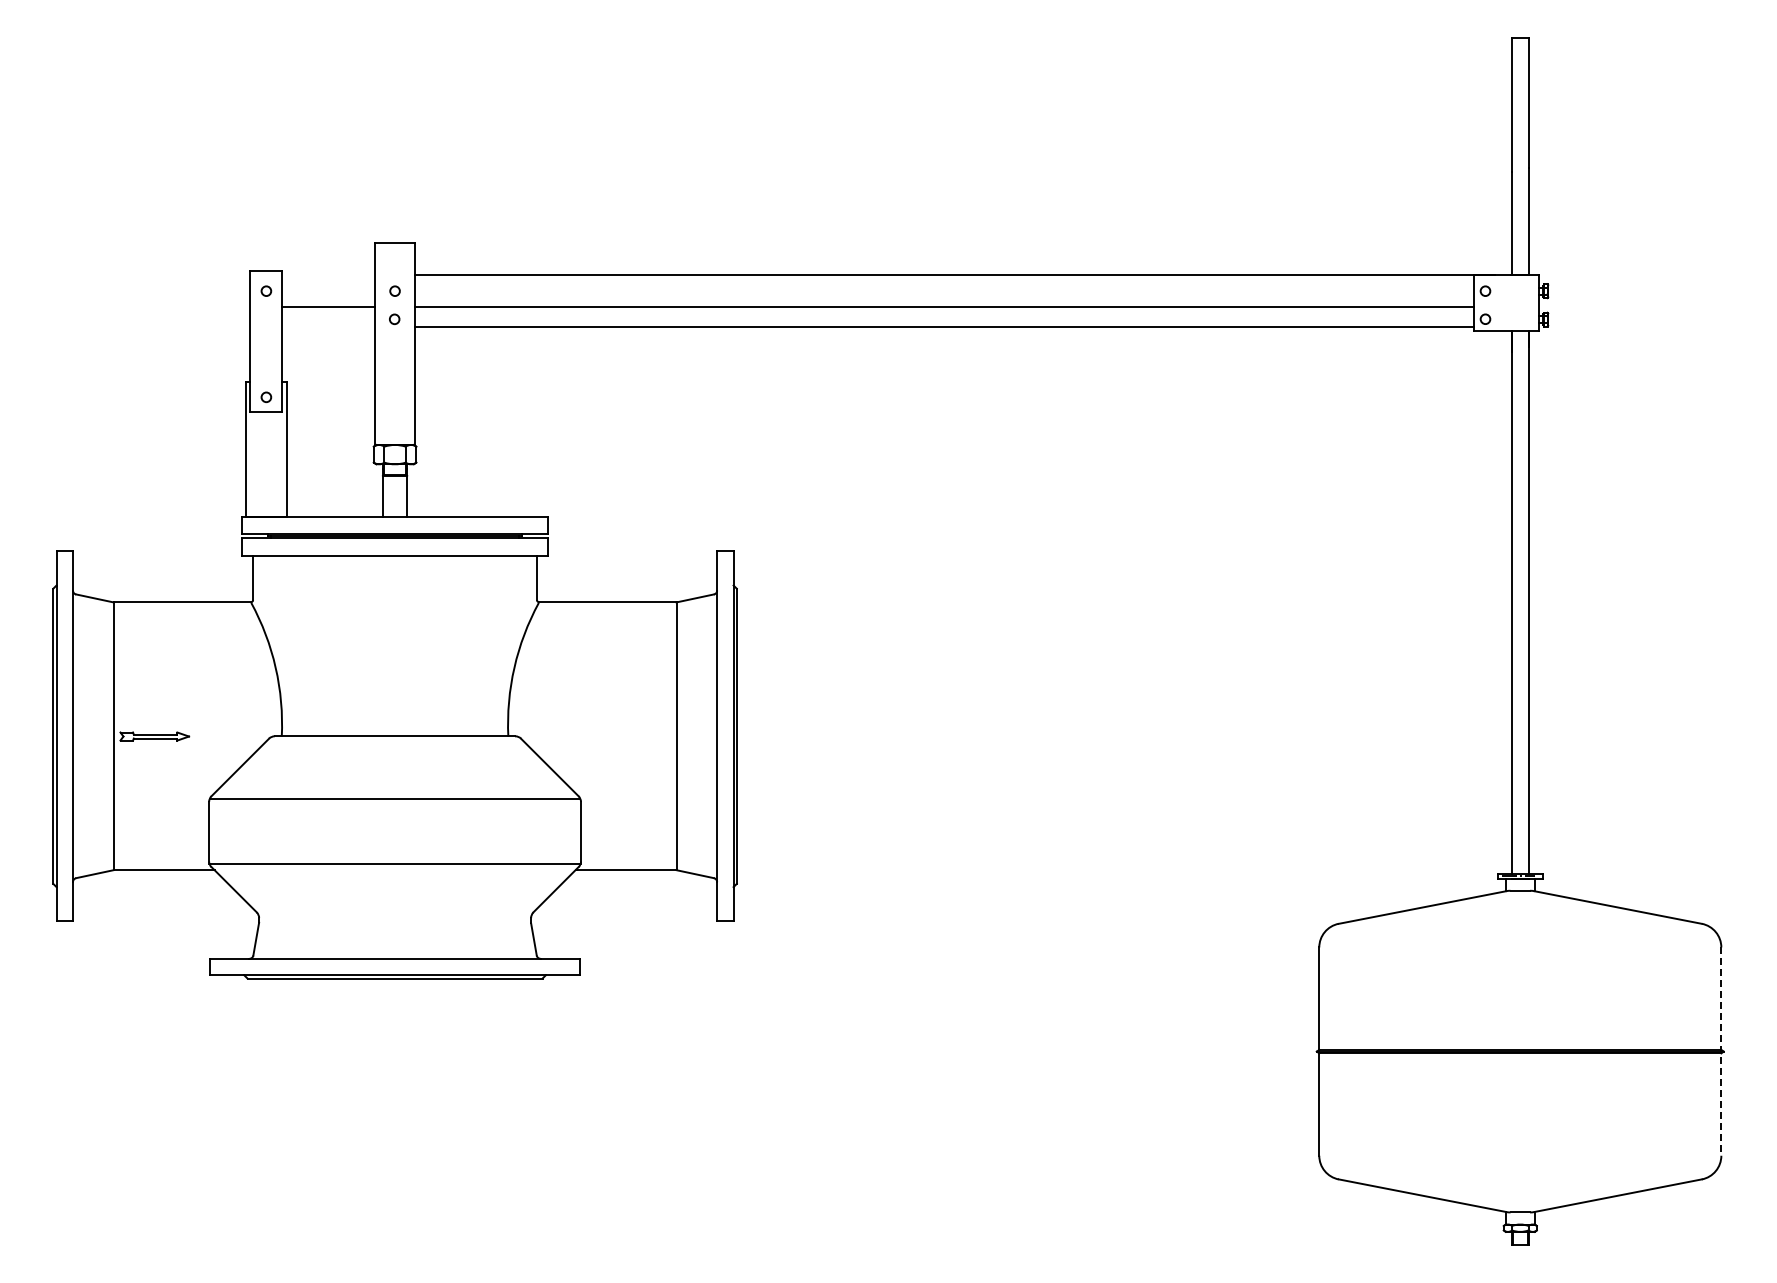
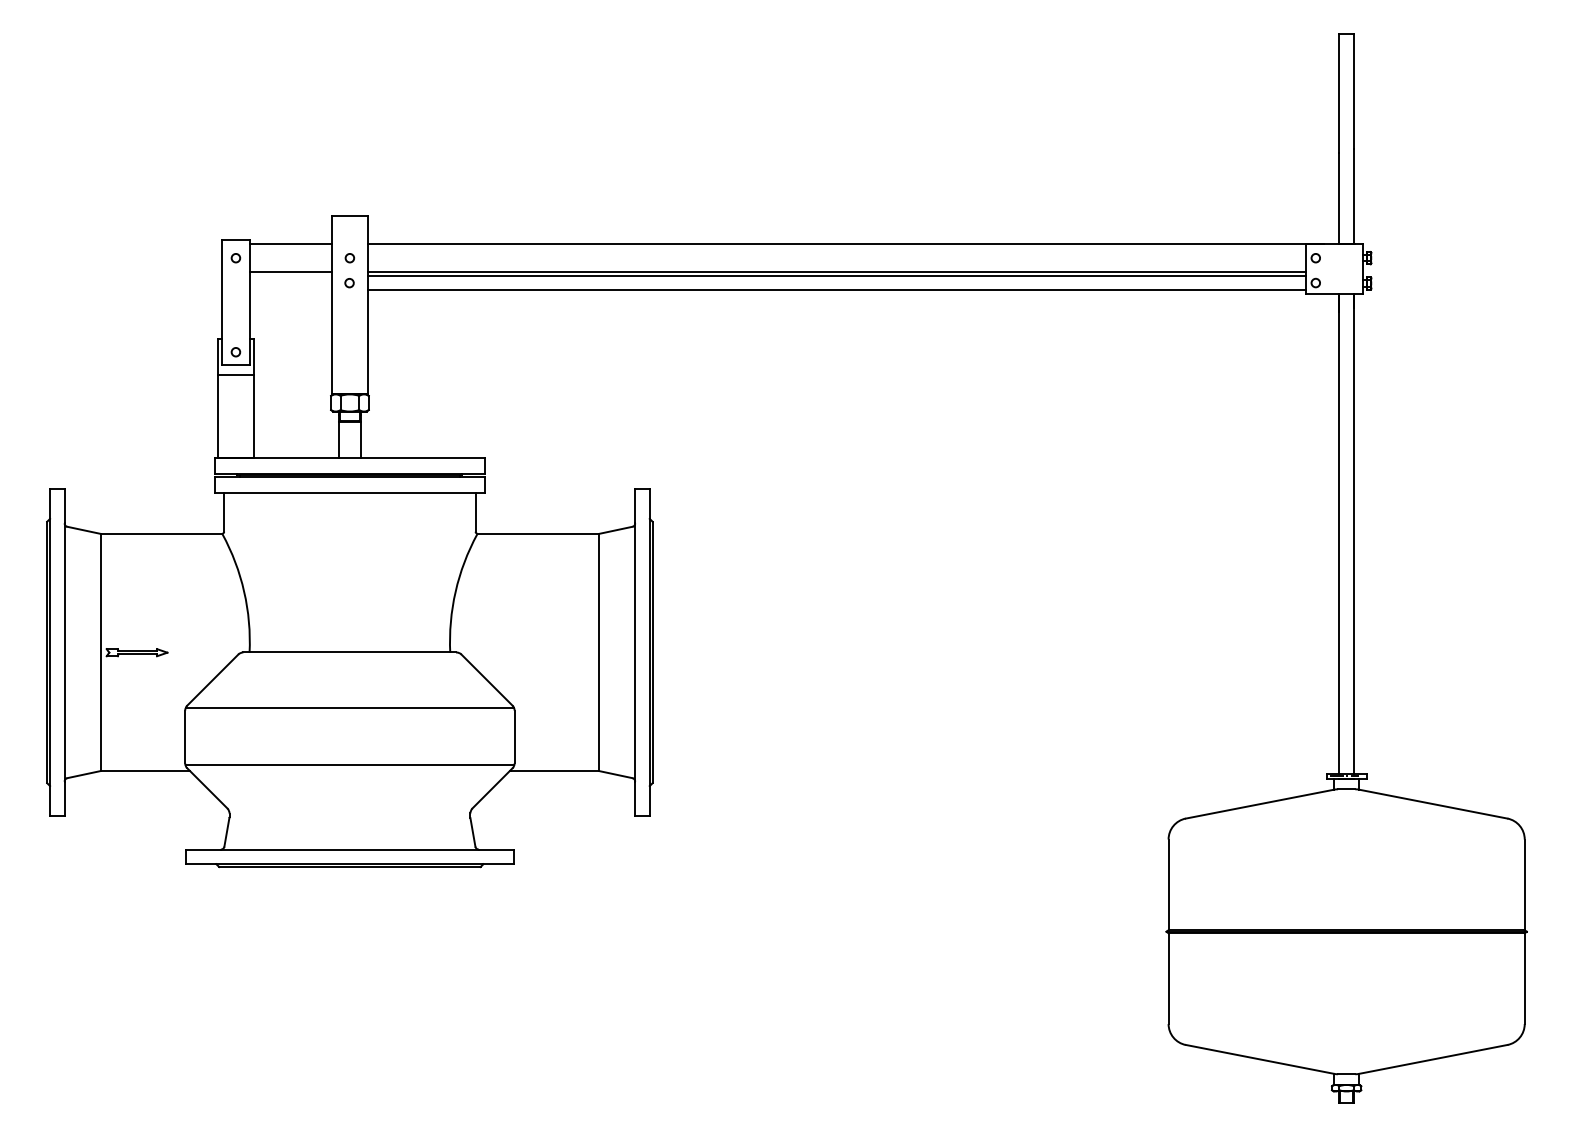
line: (328, 275) -> (290, 244), added
line: (944, 311) -> (836, 276), added
line: (266, 422) -> (236, 374), added
line: (1721, 1052) -> (1524, 932), dashed -> solid

